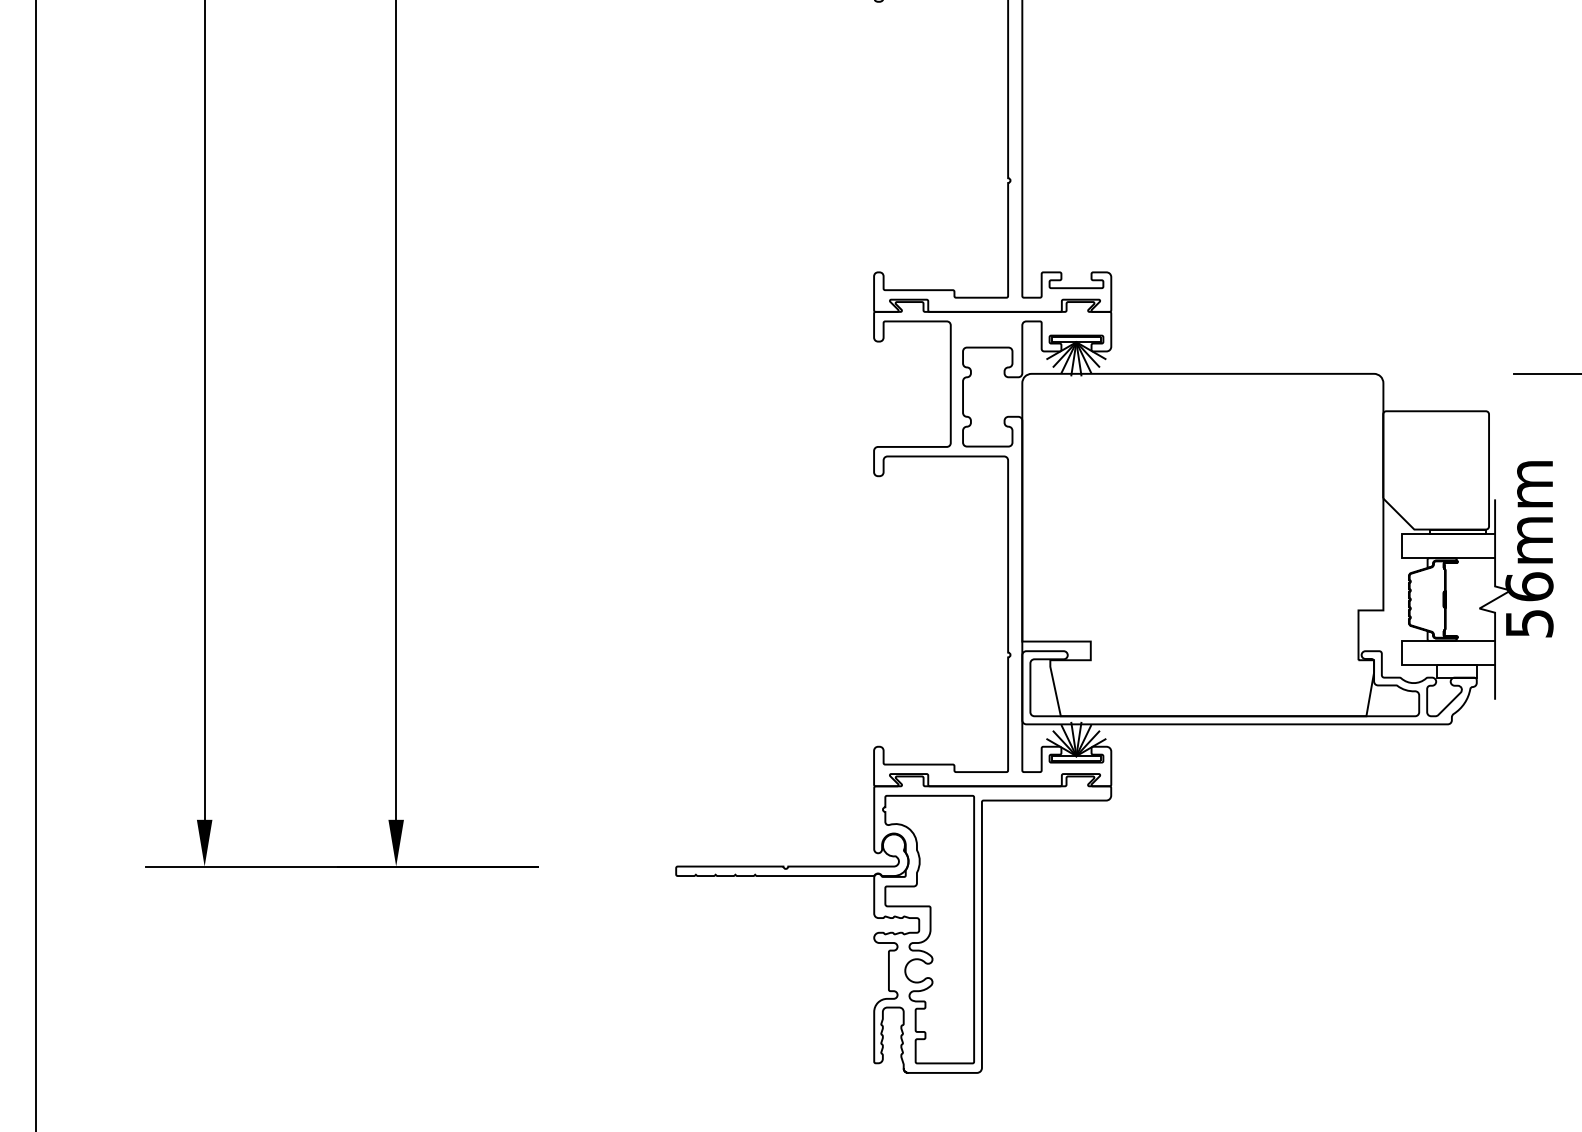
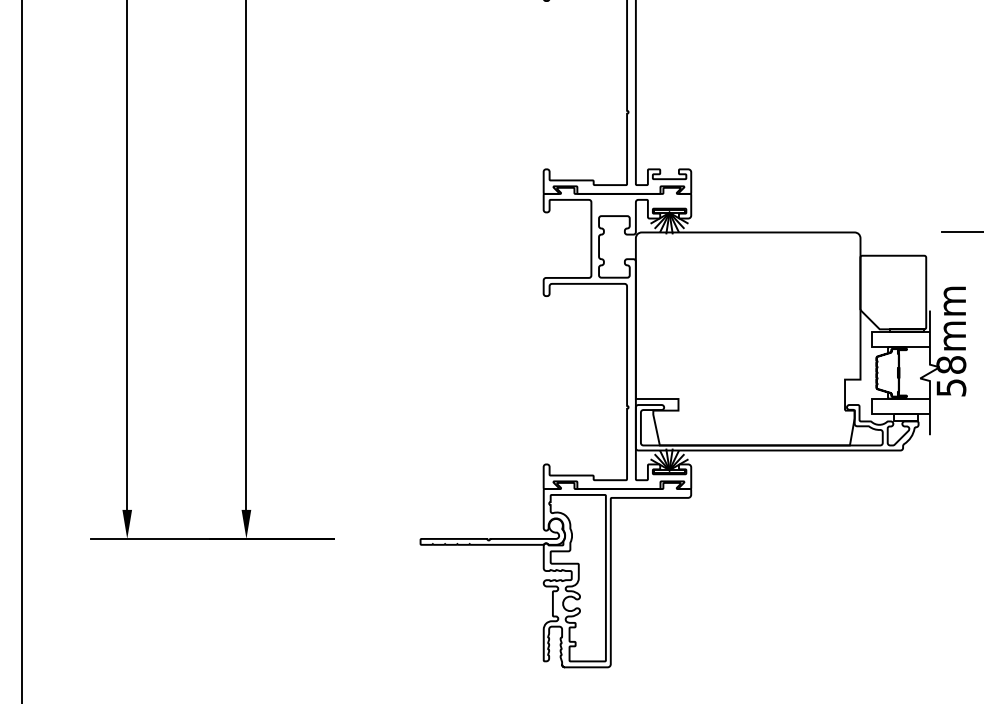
text: (1529, 586) -> (951, 364), 56mm -> 58mm

